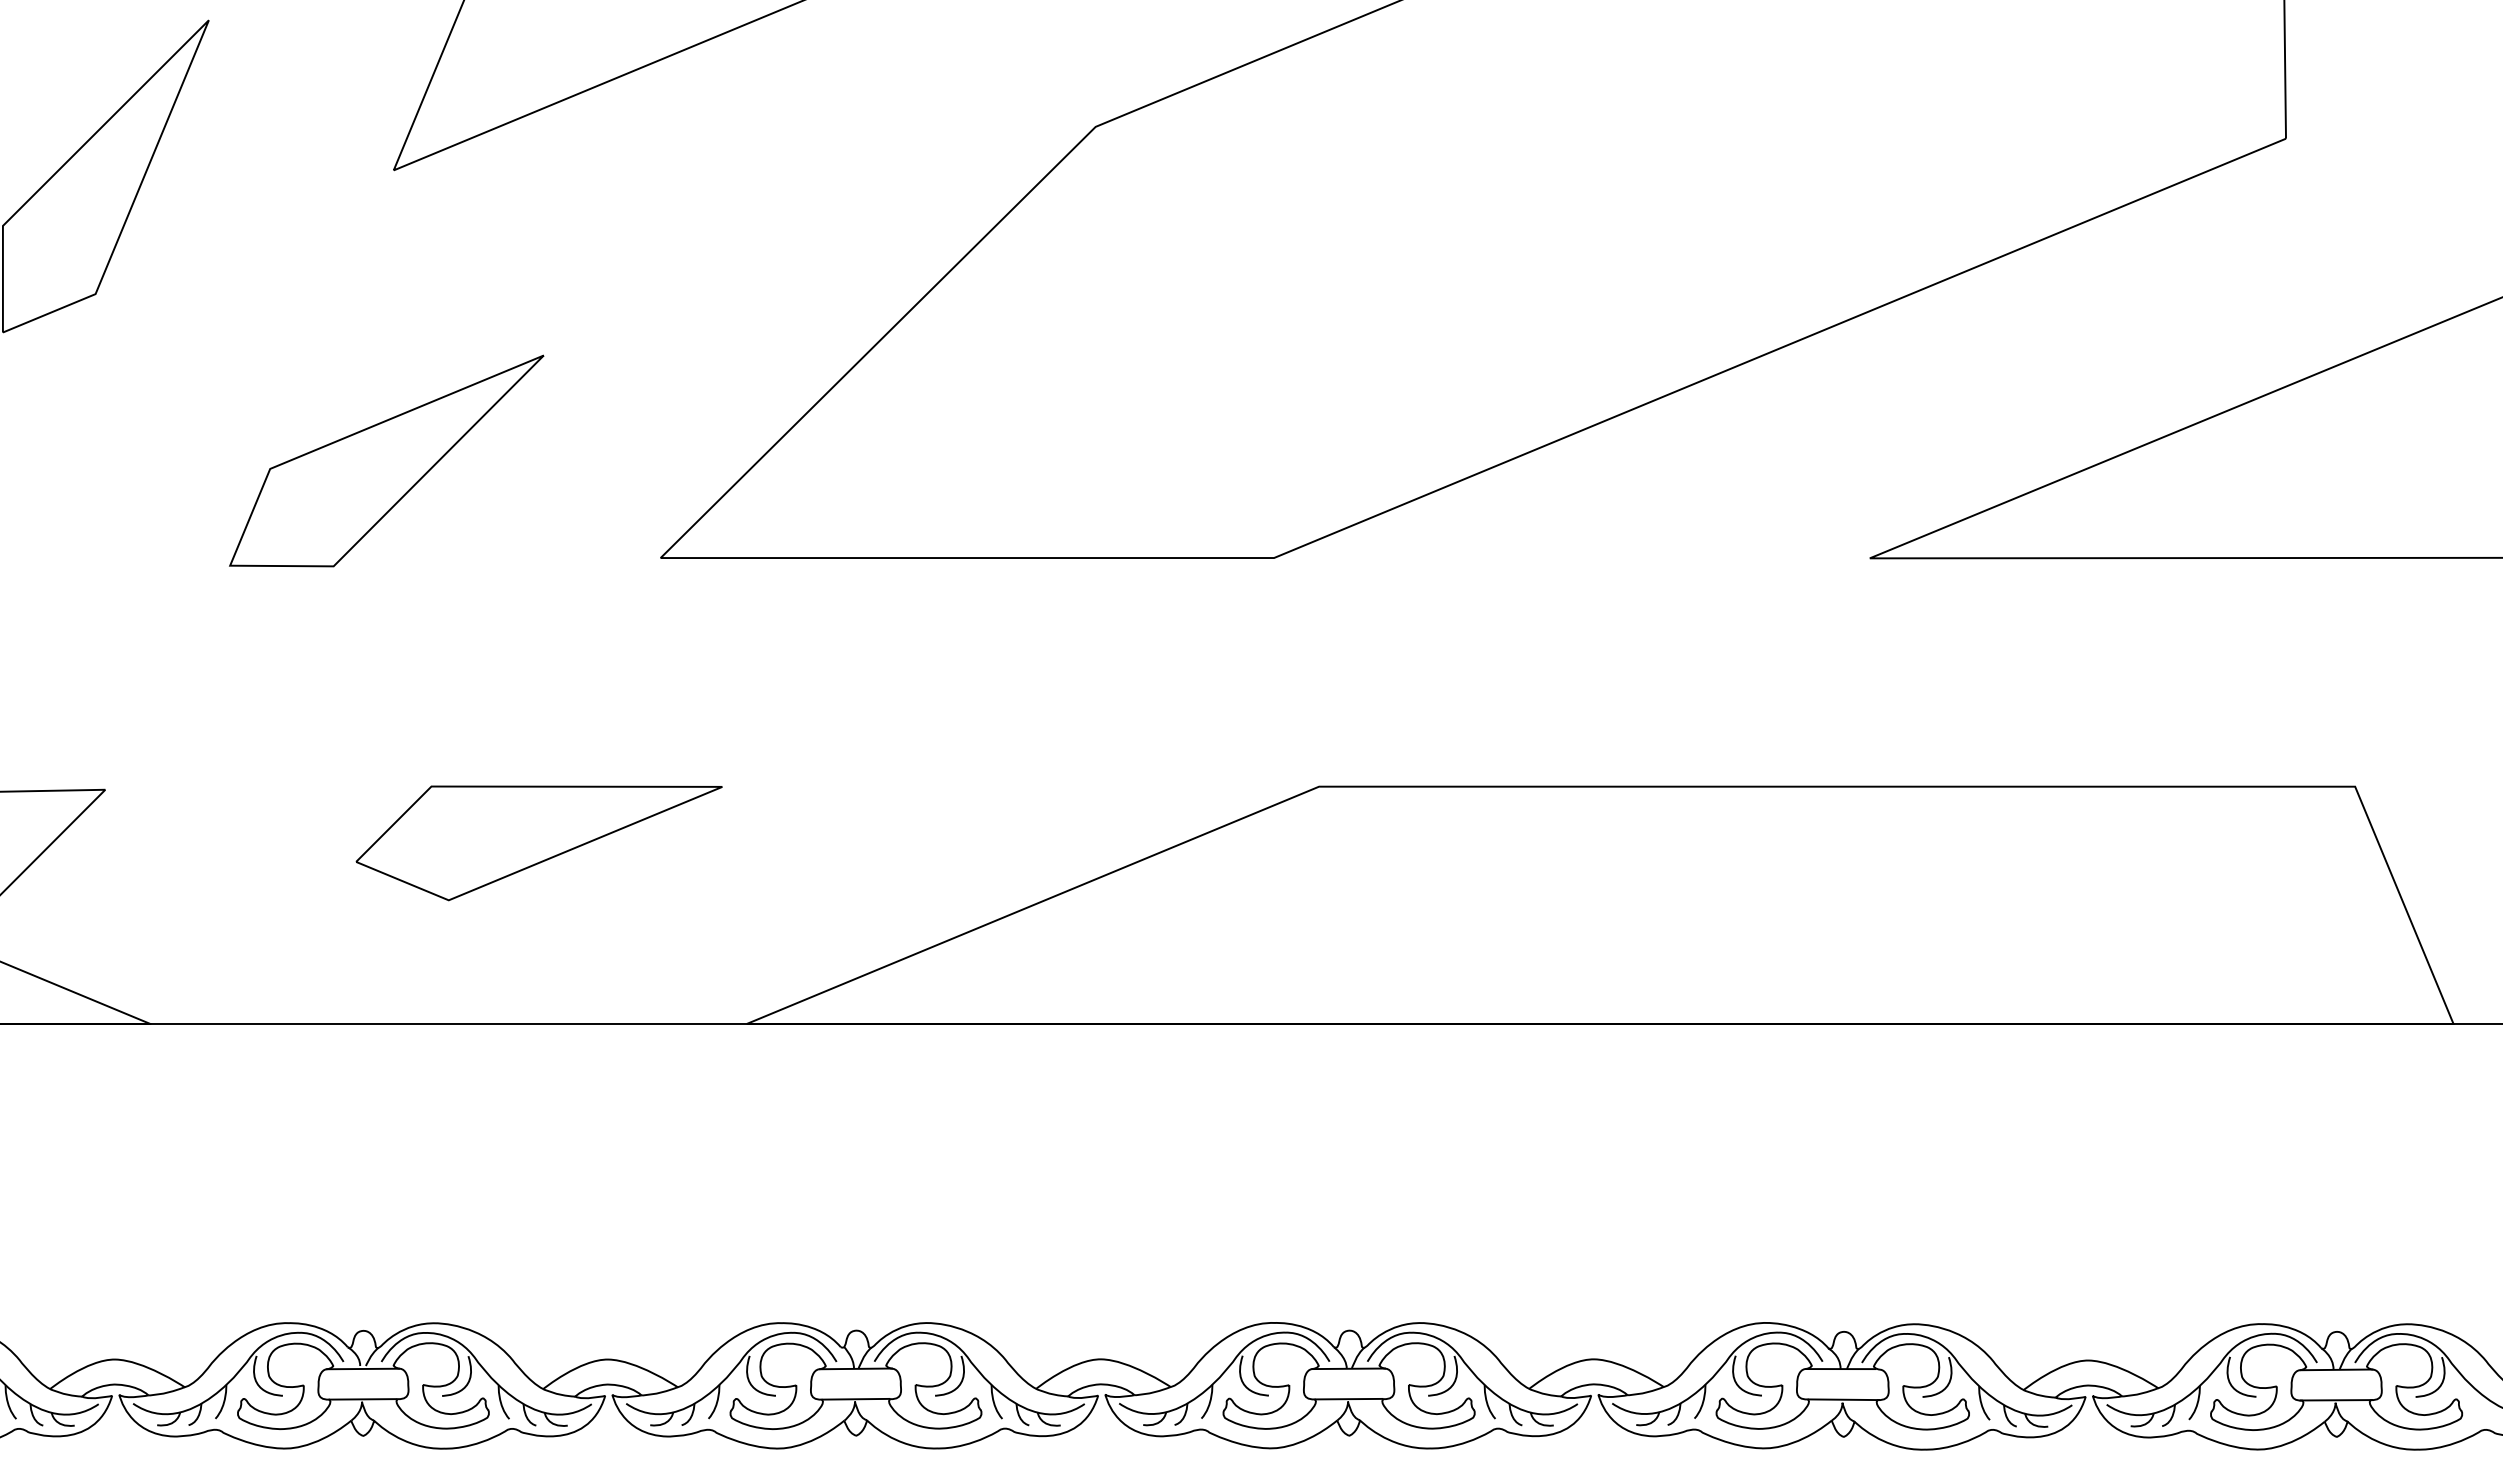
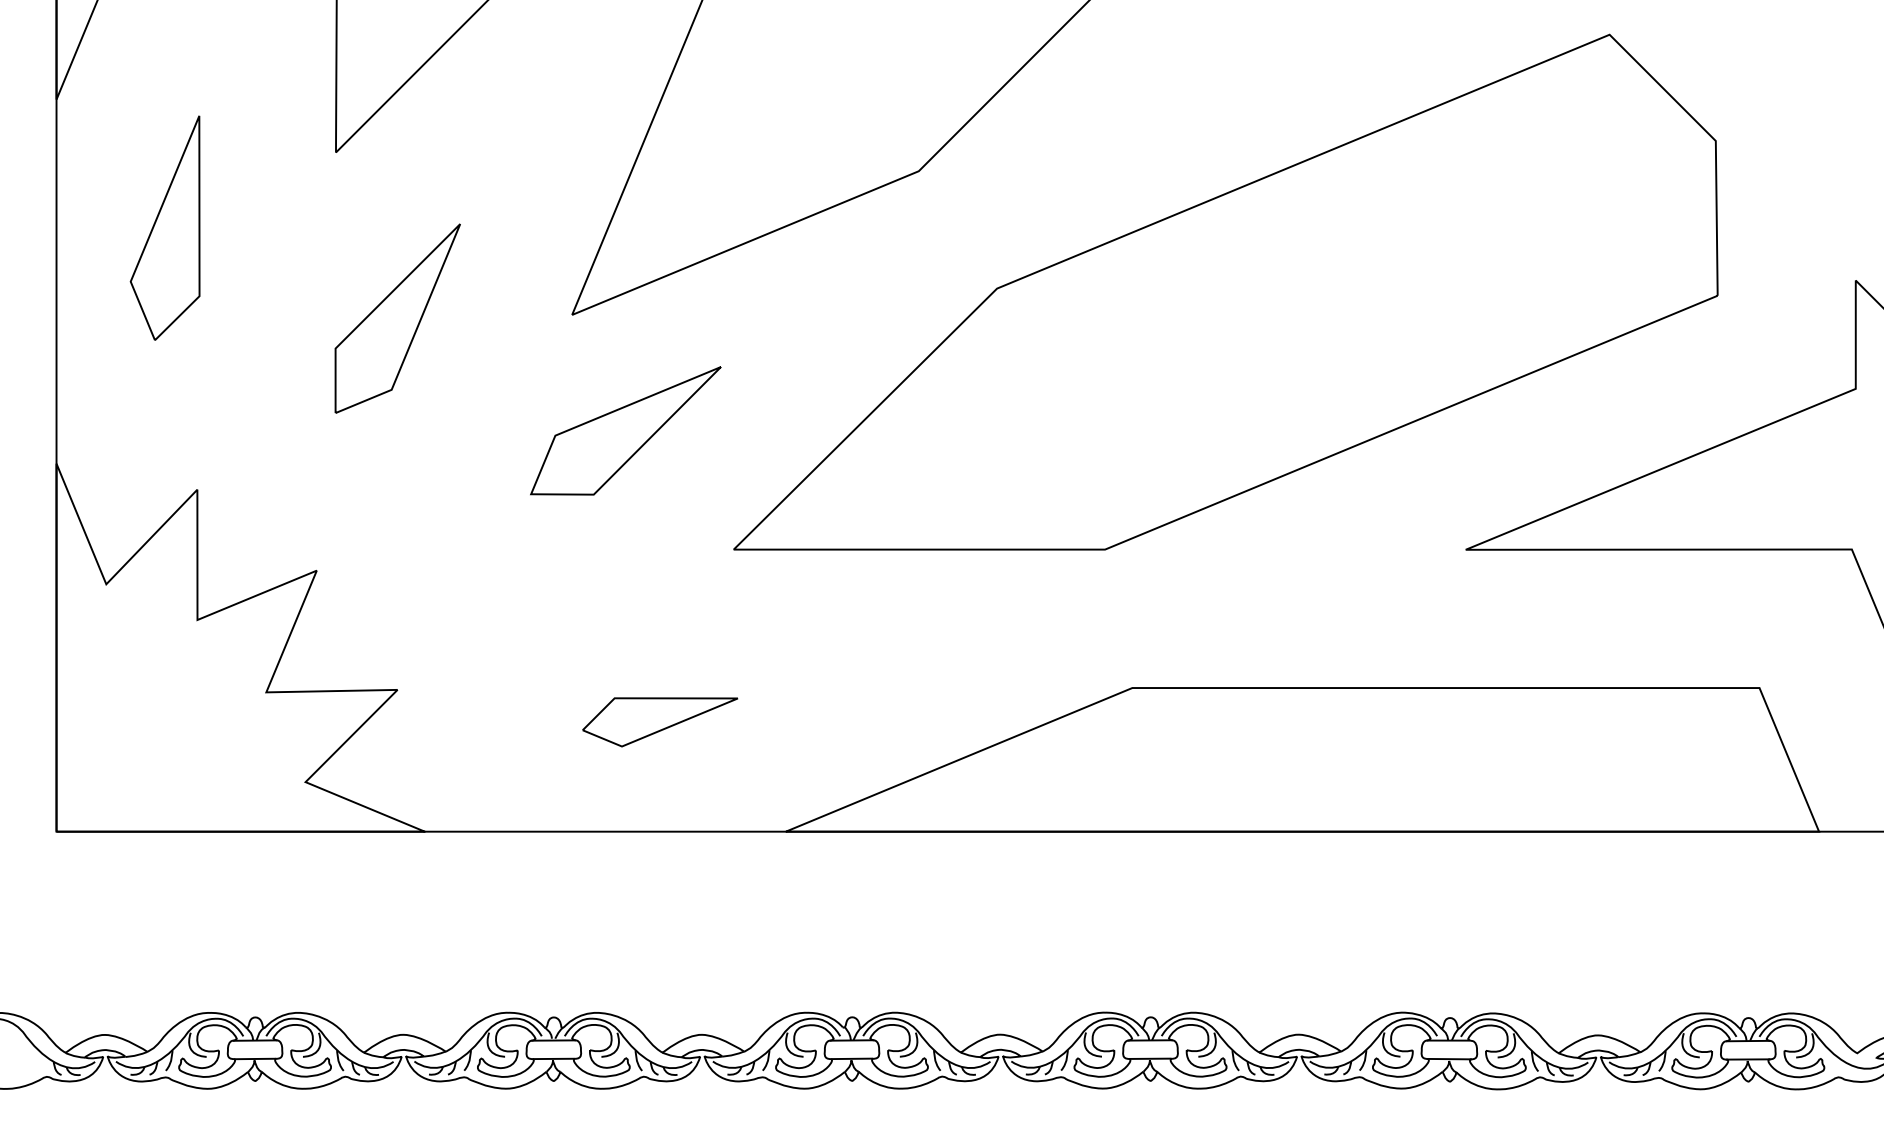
part: (386, 460) -> (625, 430), moved
part: (539, 843) -> (660, 722), size x0.7

